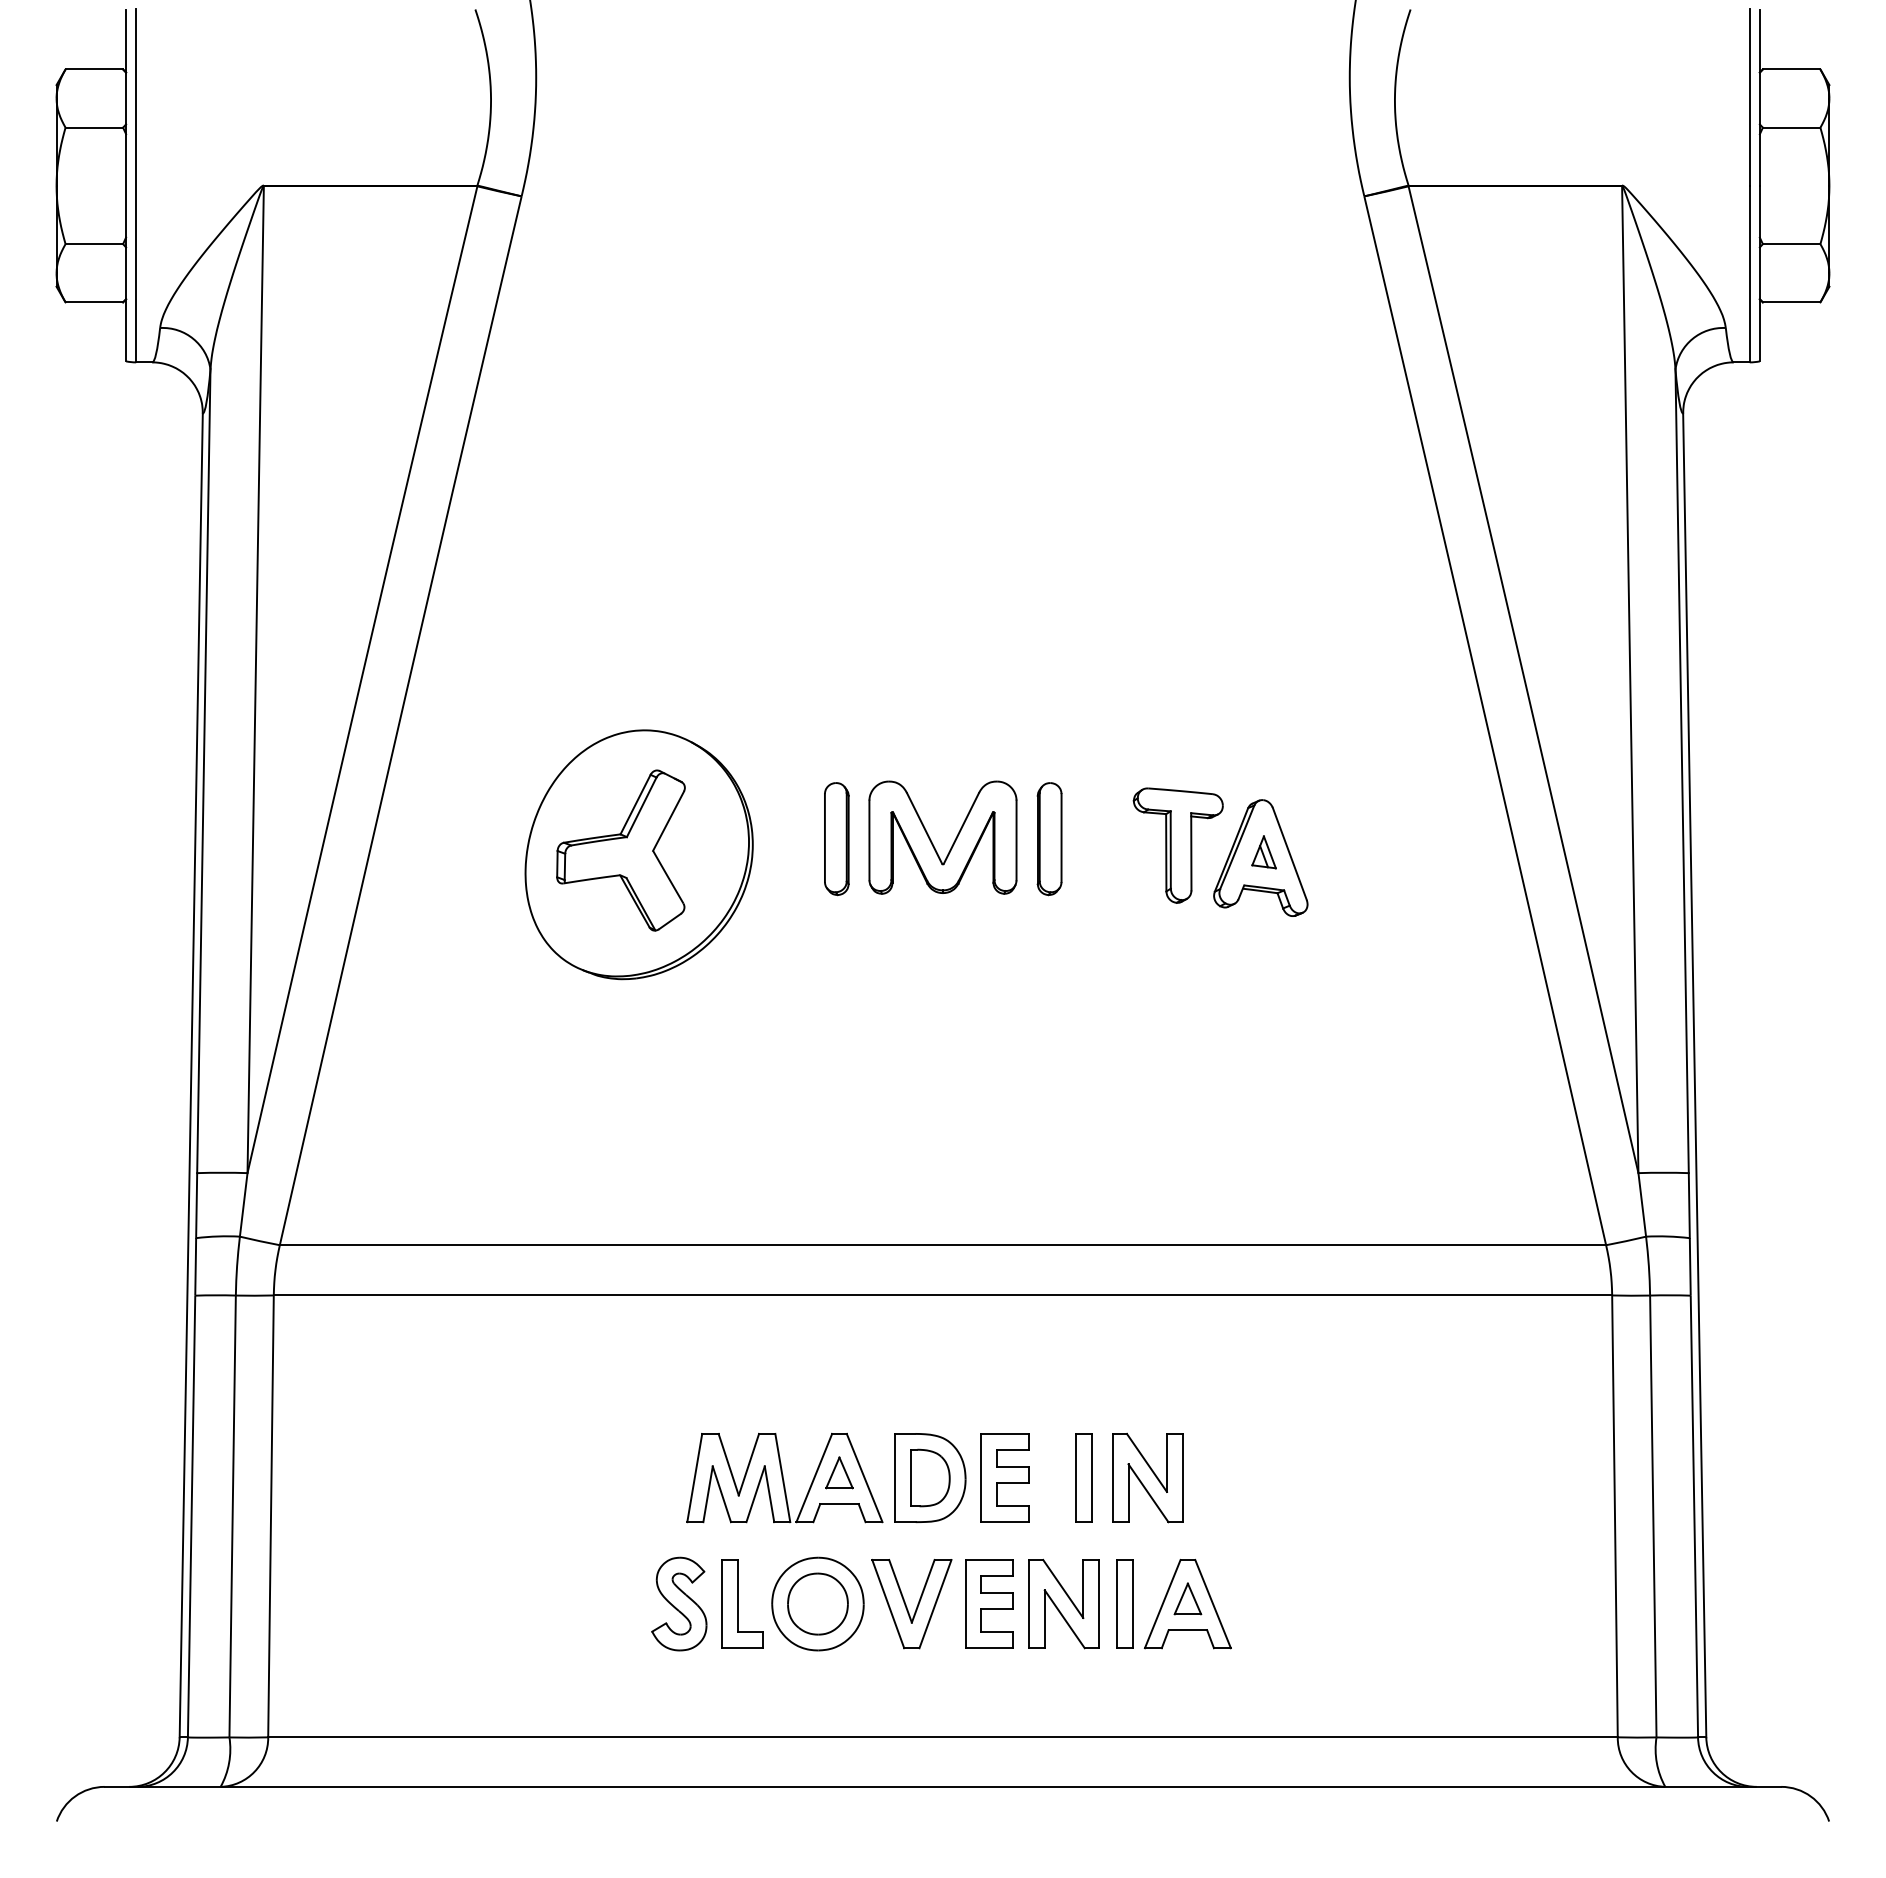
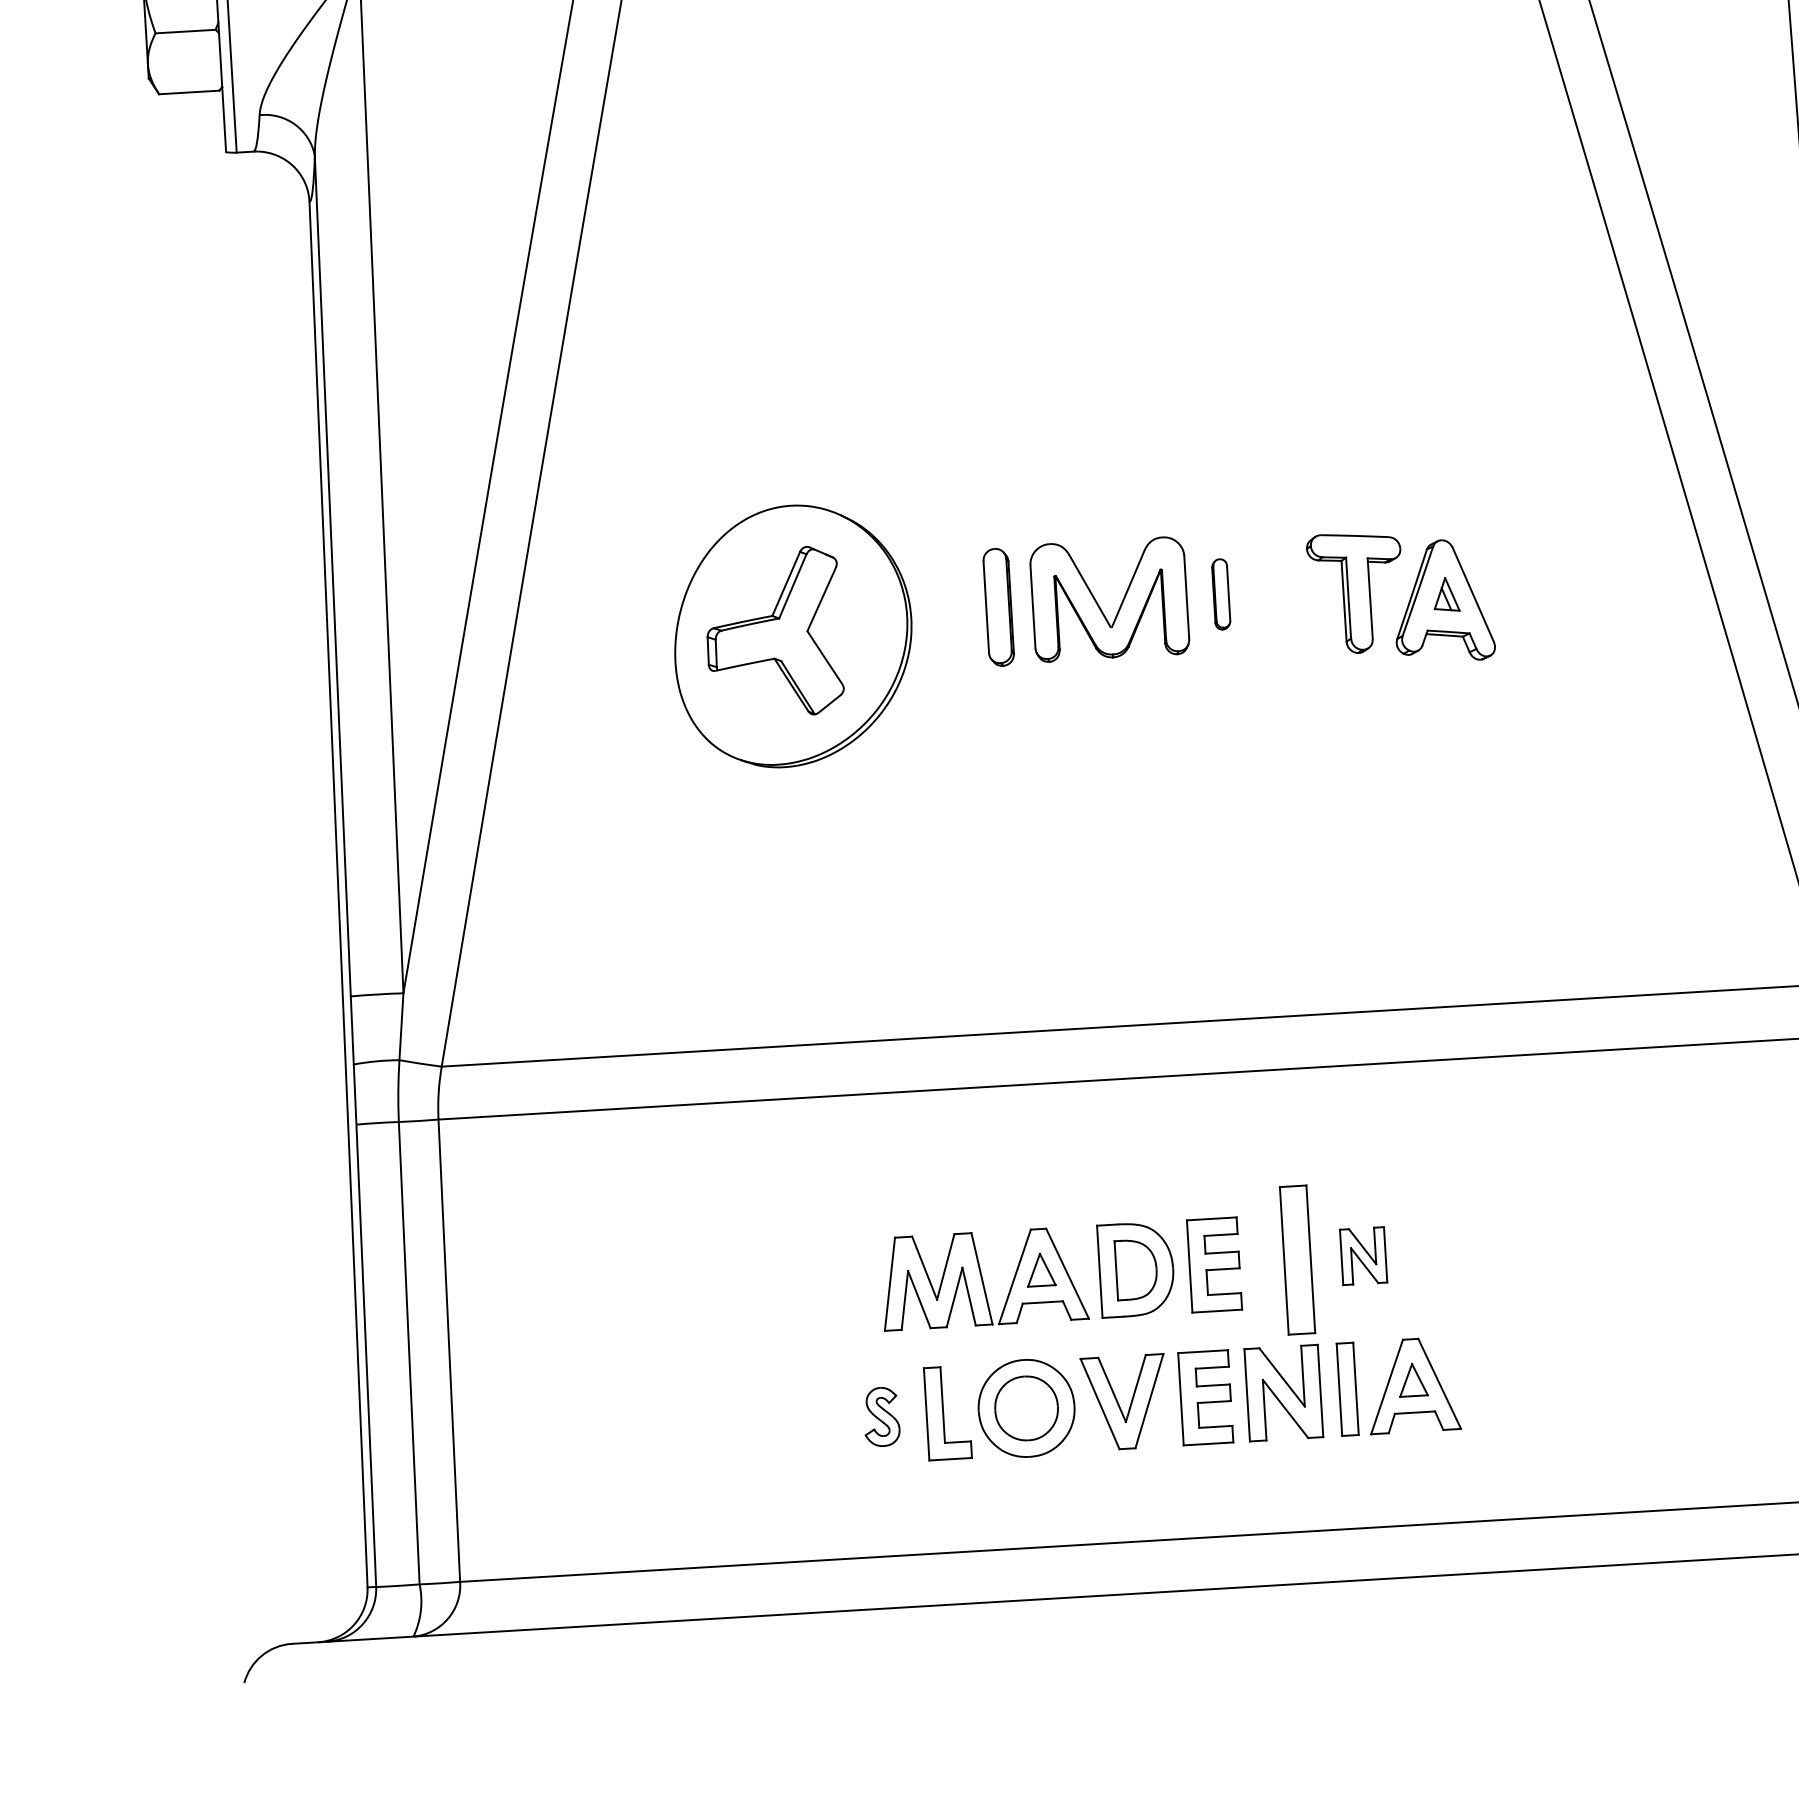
part: (1049, 839) -> (1221, 594), size x0.6
part: (1083, 1477) -> (1296, 1259), size x1.6
part: (1147, 1477) -> (1363, 1255), size x0.6
part: (679, 1603) -> (881, 1416), size x0.6

